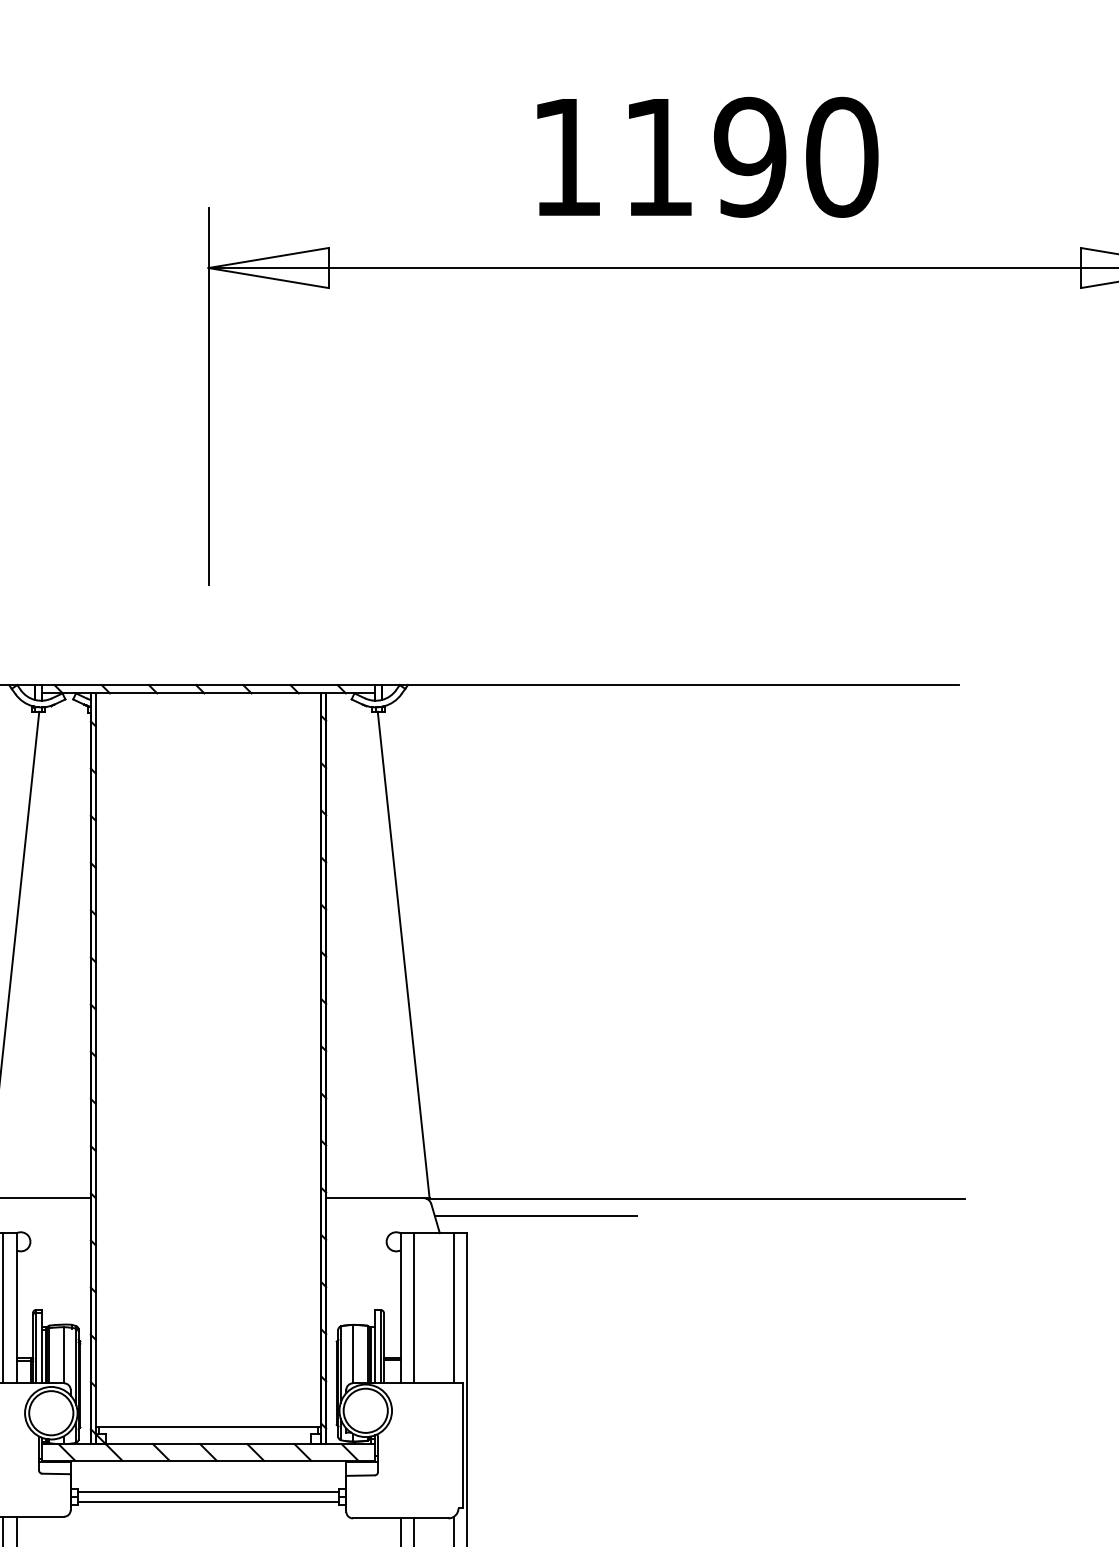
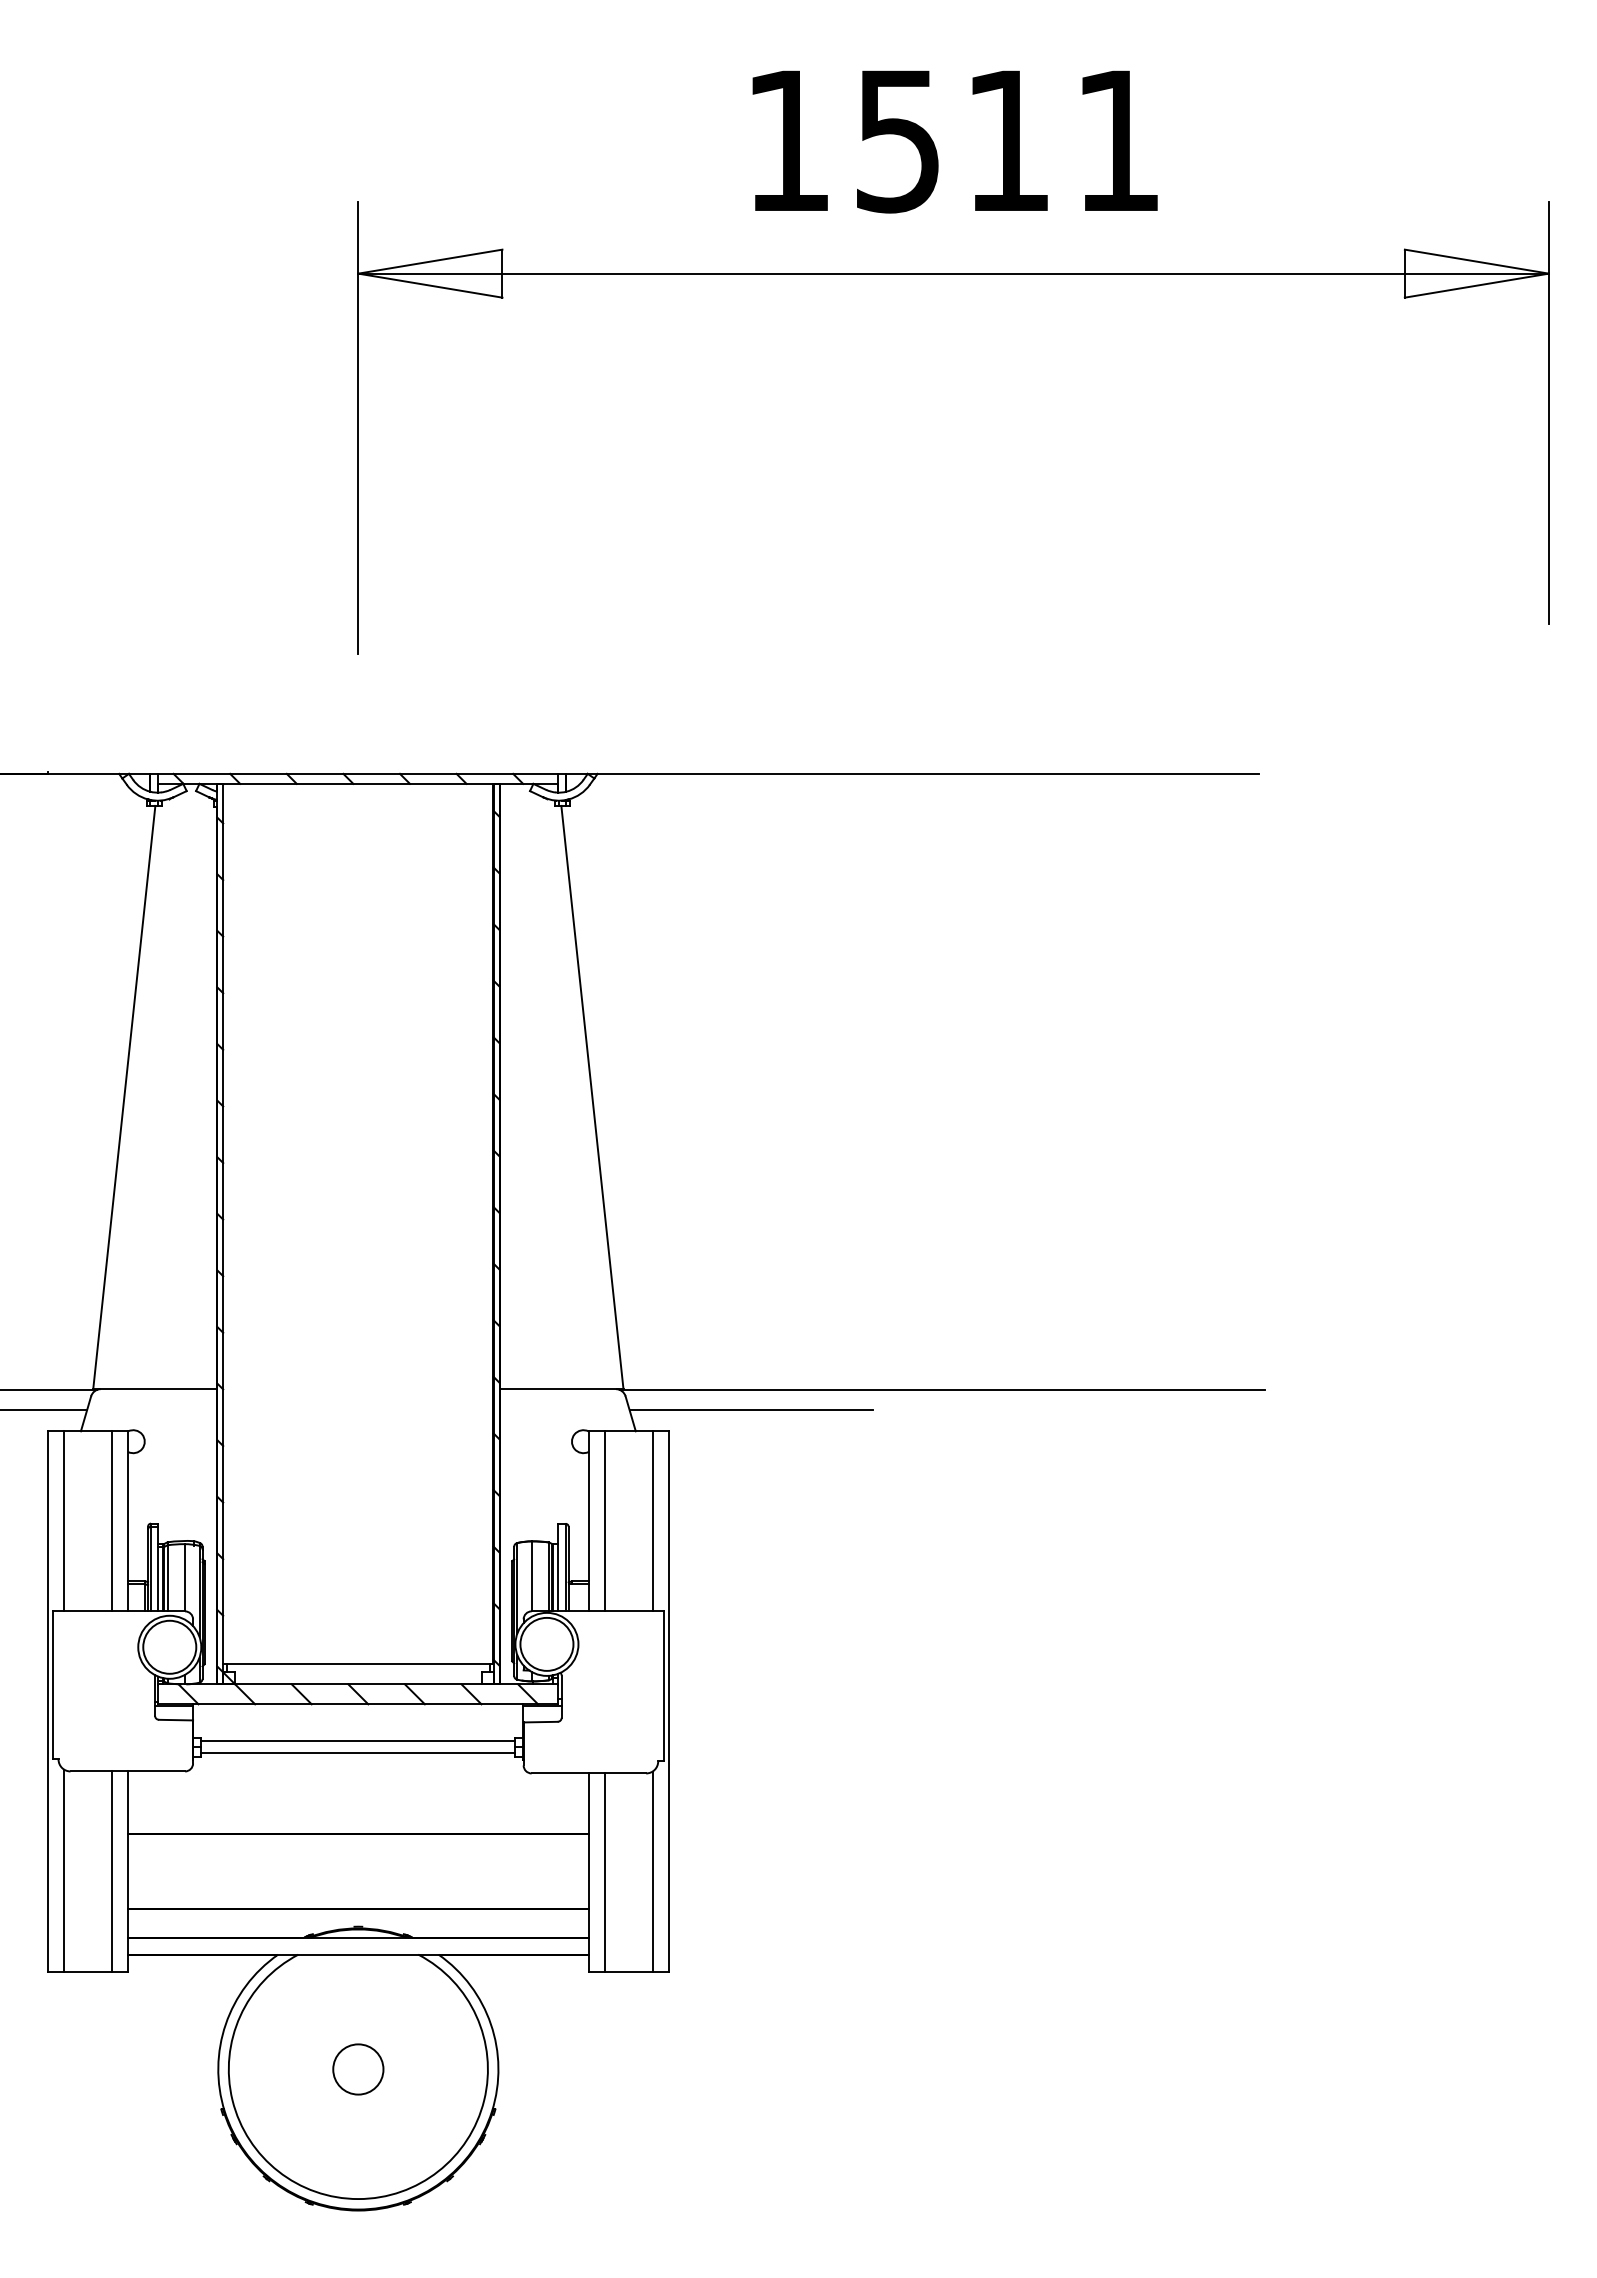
text: (751, 157) -> (1009, 140), 1190 -> 1511

